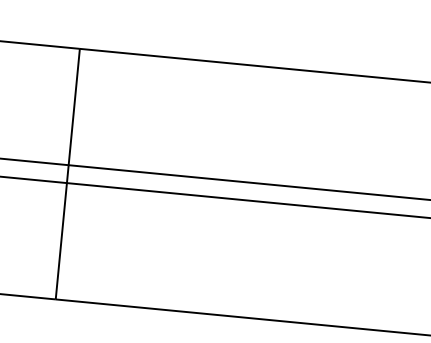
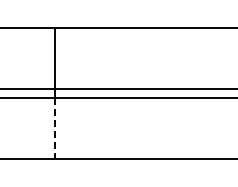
line: (61, 240) -> (55, 128), solid -> dashed

